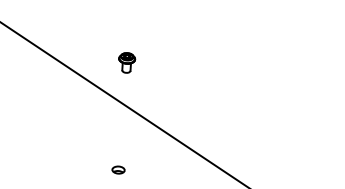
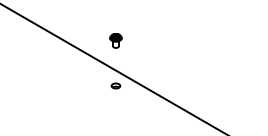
part: (117, 169) -> (115, 85), moved

